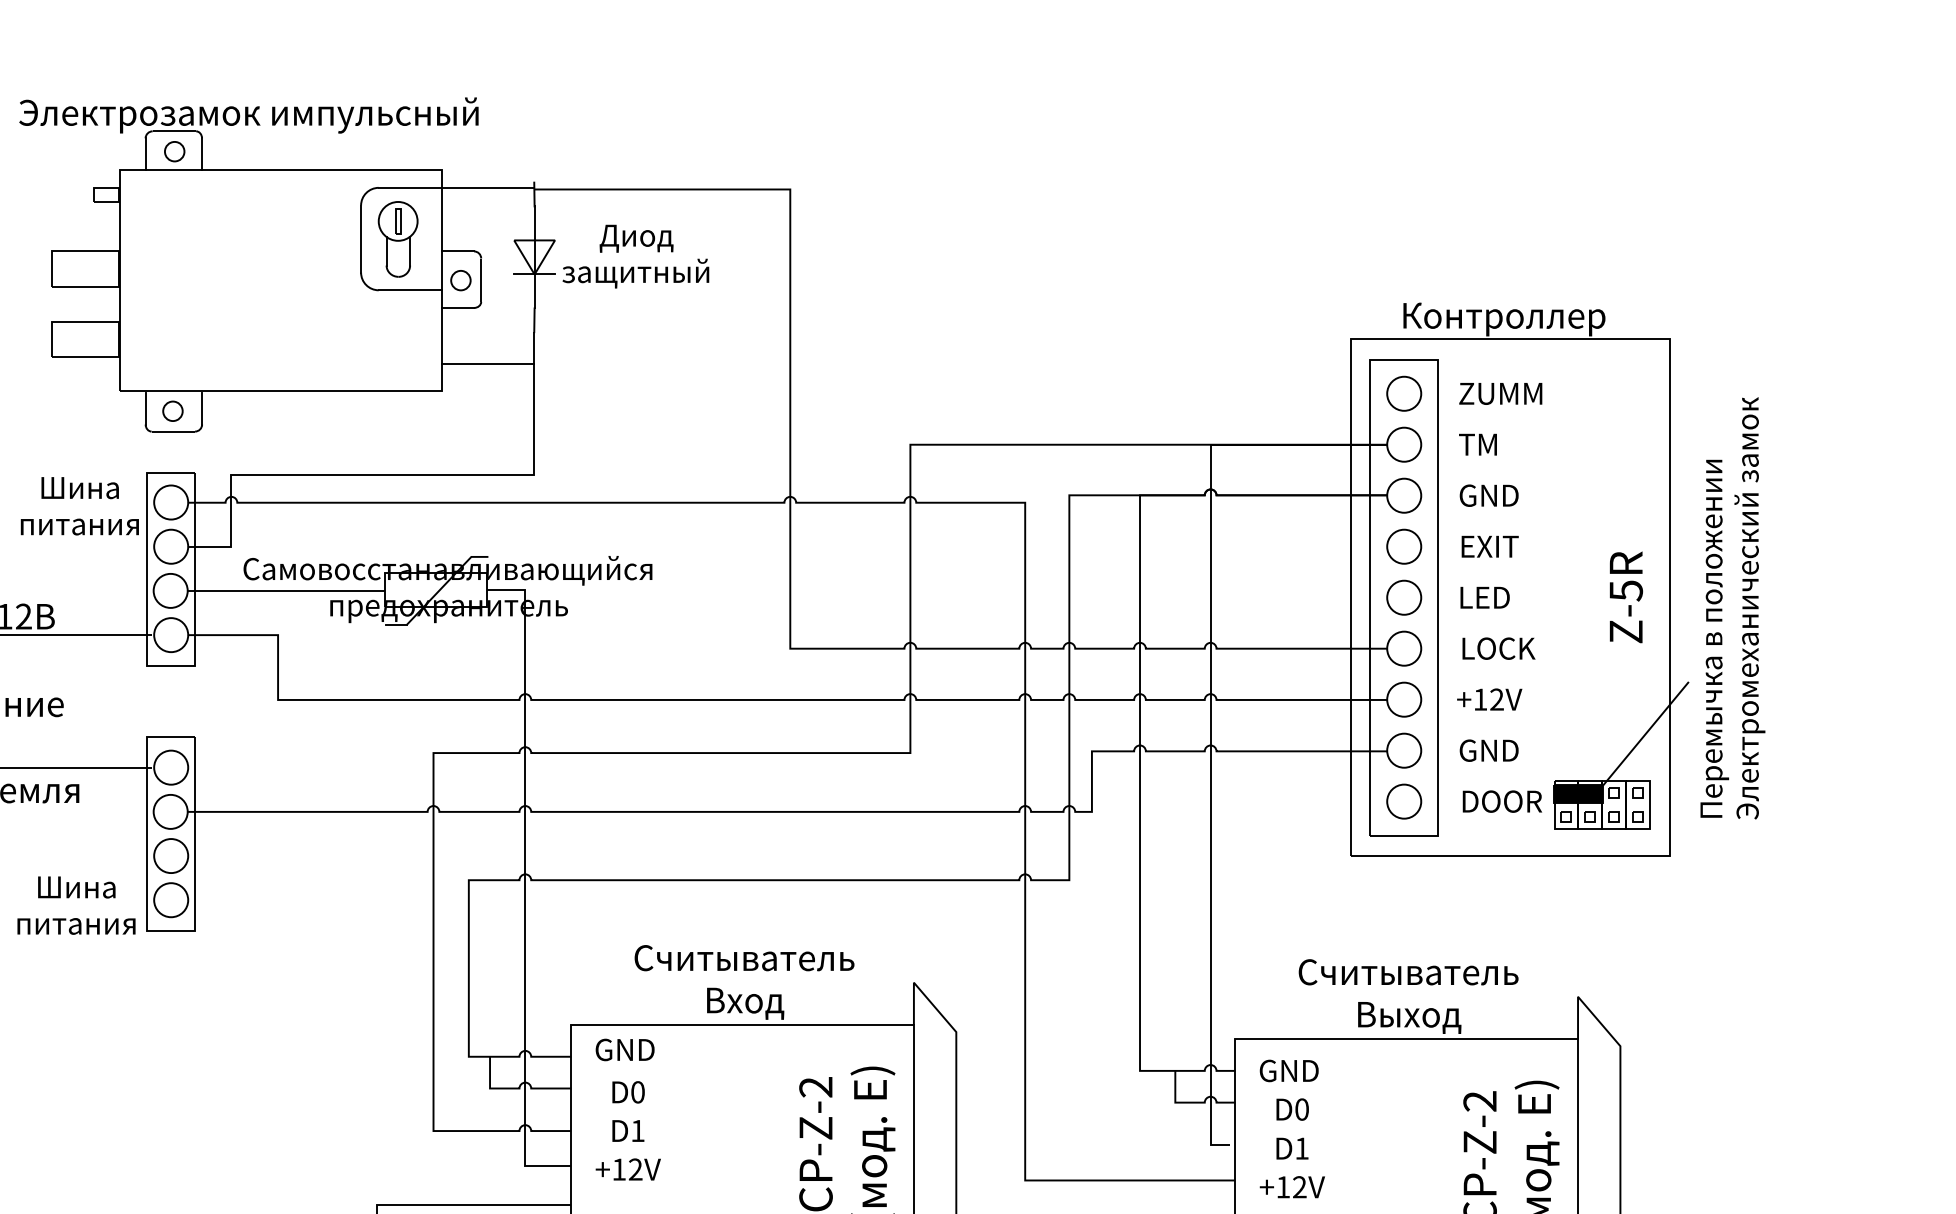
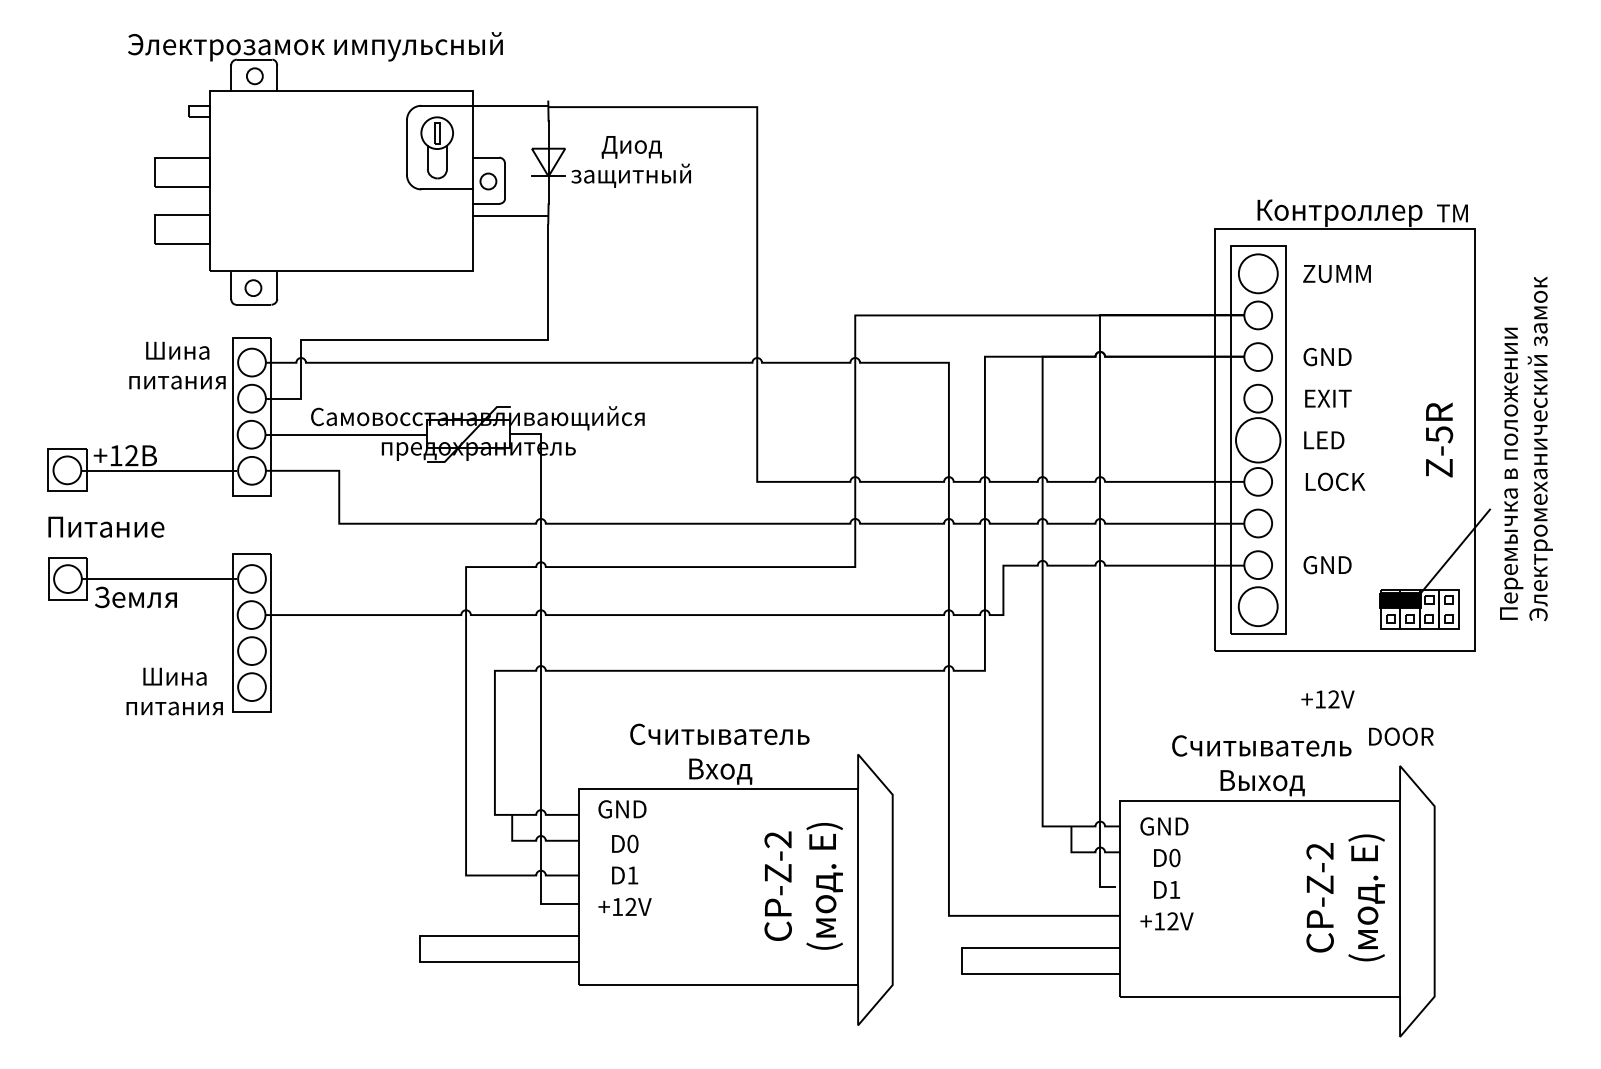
line: (487, 363) -> (510, 215), moved
circle: (1403, 393) -> (1257, 273), size x1.4
text: (1478, 444) -> (1452, 213), moved
circle: (1404, 597) -> (1258, 440), size x1.6
text: (1489, 699) -> (1327, 699), moved
circle: (1404, 801) -> (1258, 606), size x1.4
text: (1502, 801) -> (1401, 736), moved

